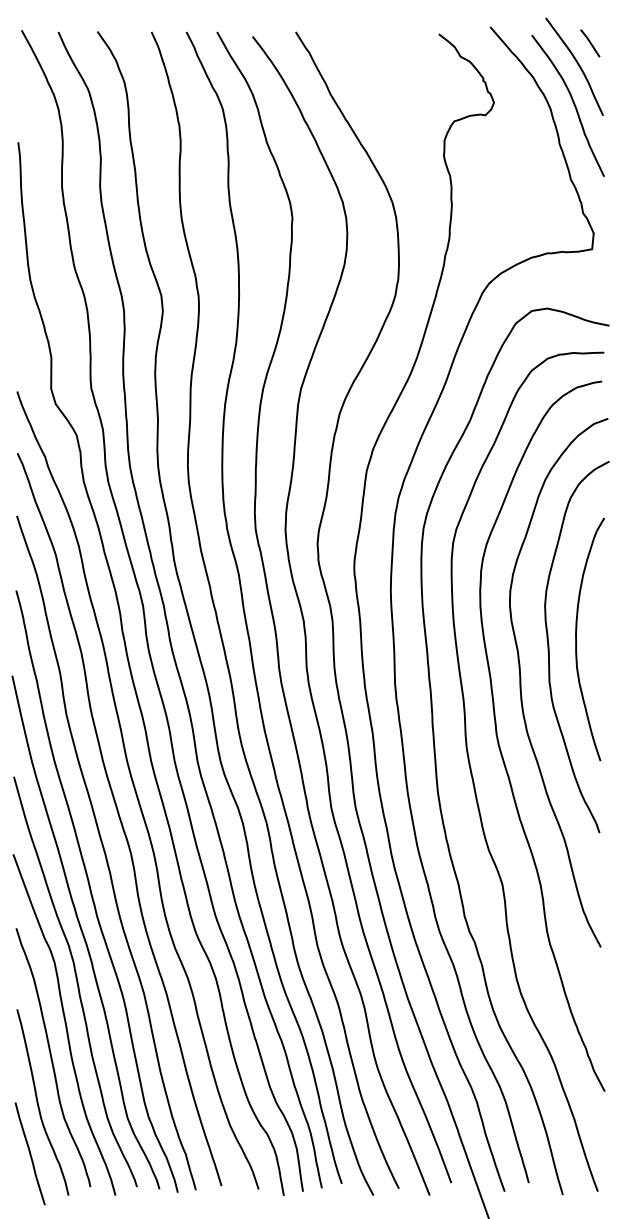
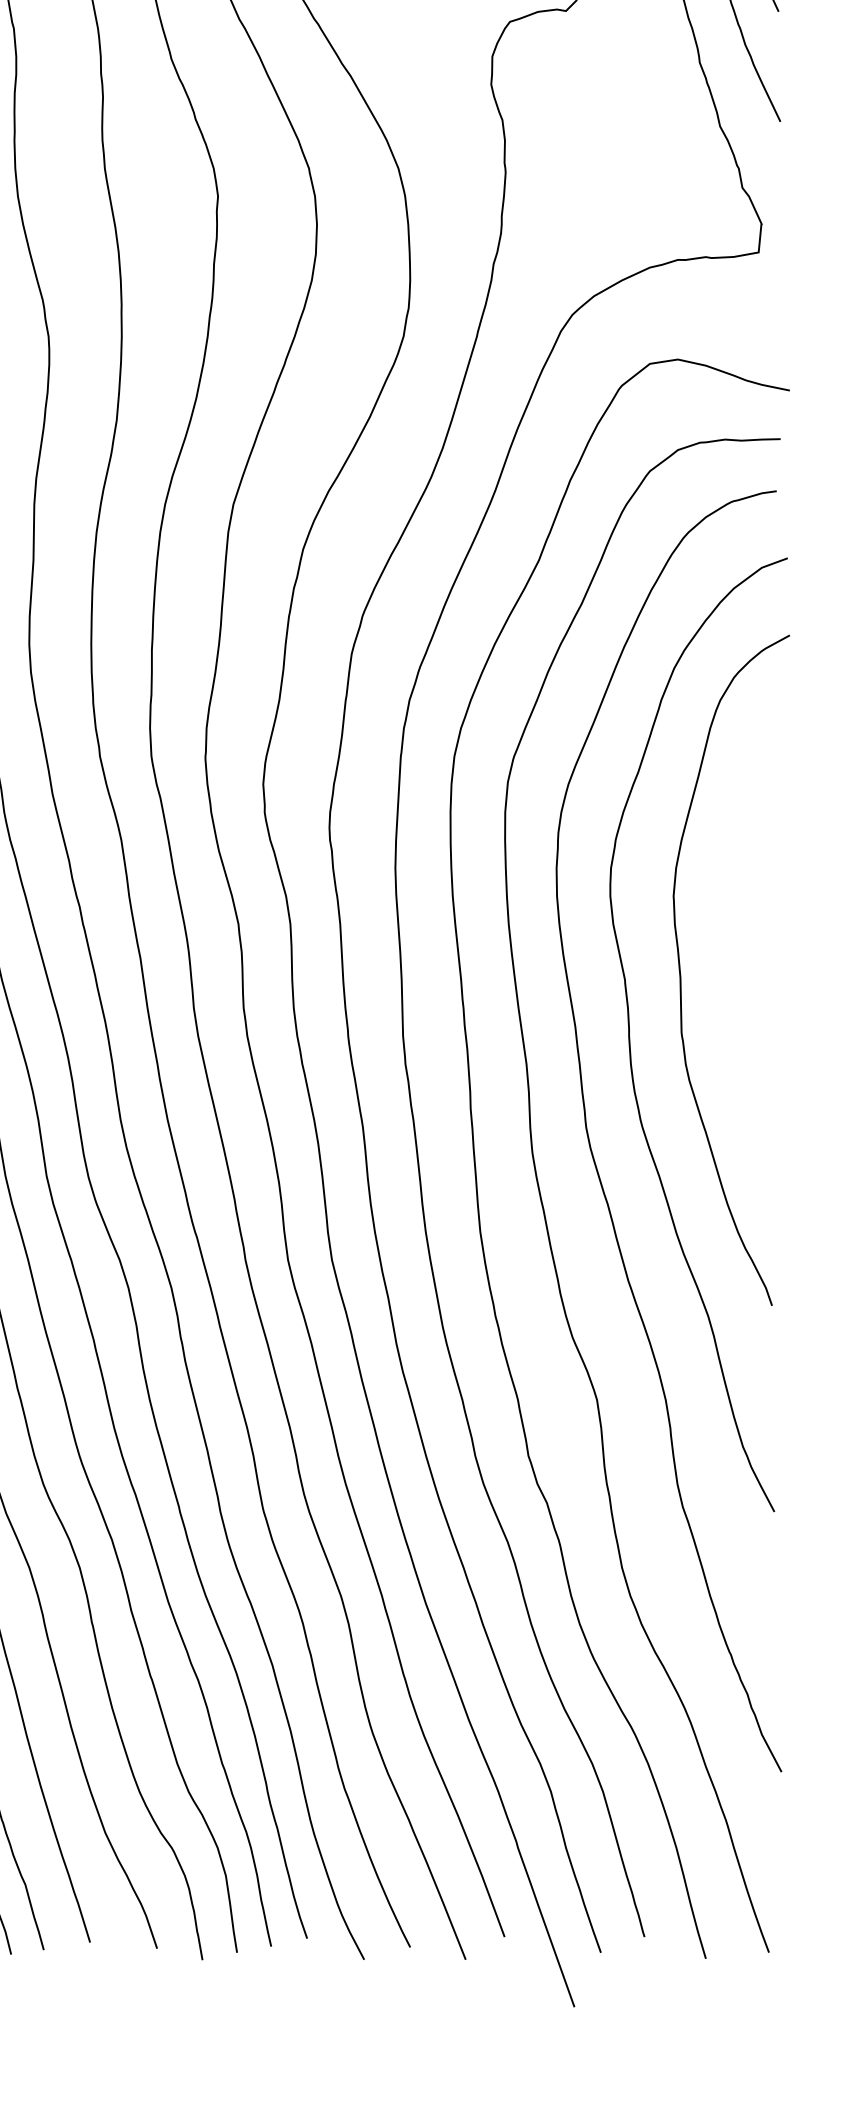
curve: (576, 639) -> (730, 956), removed

